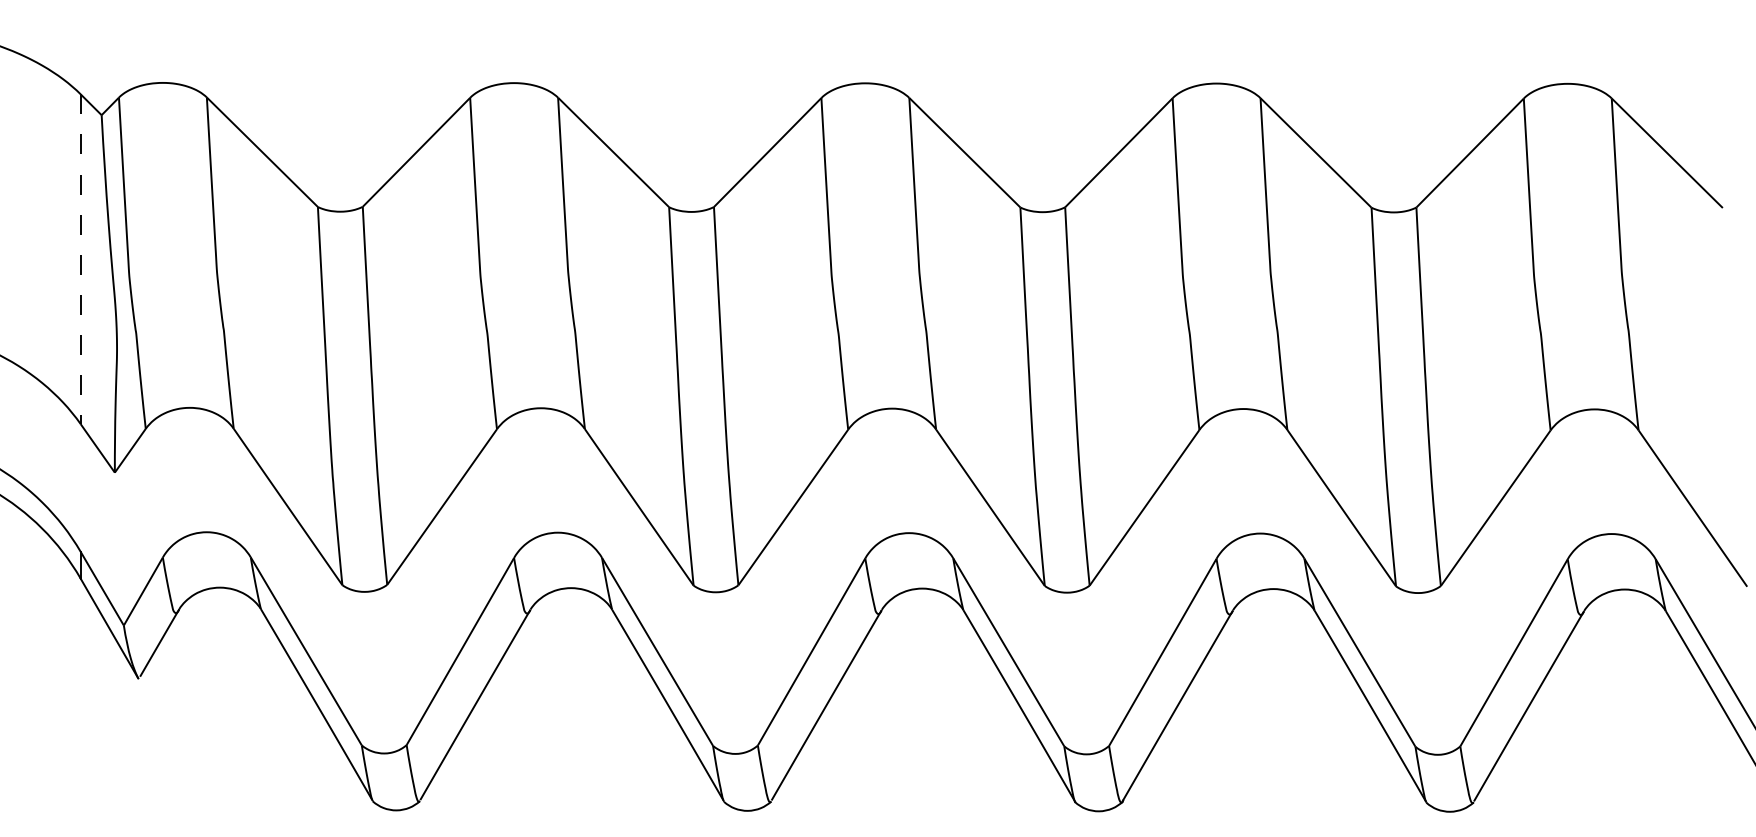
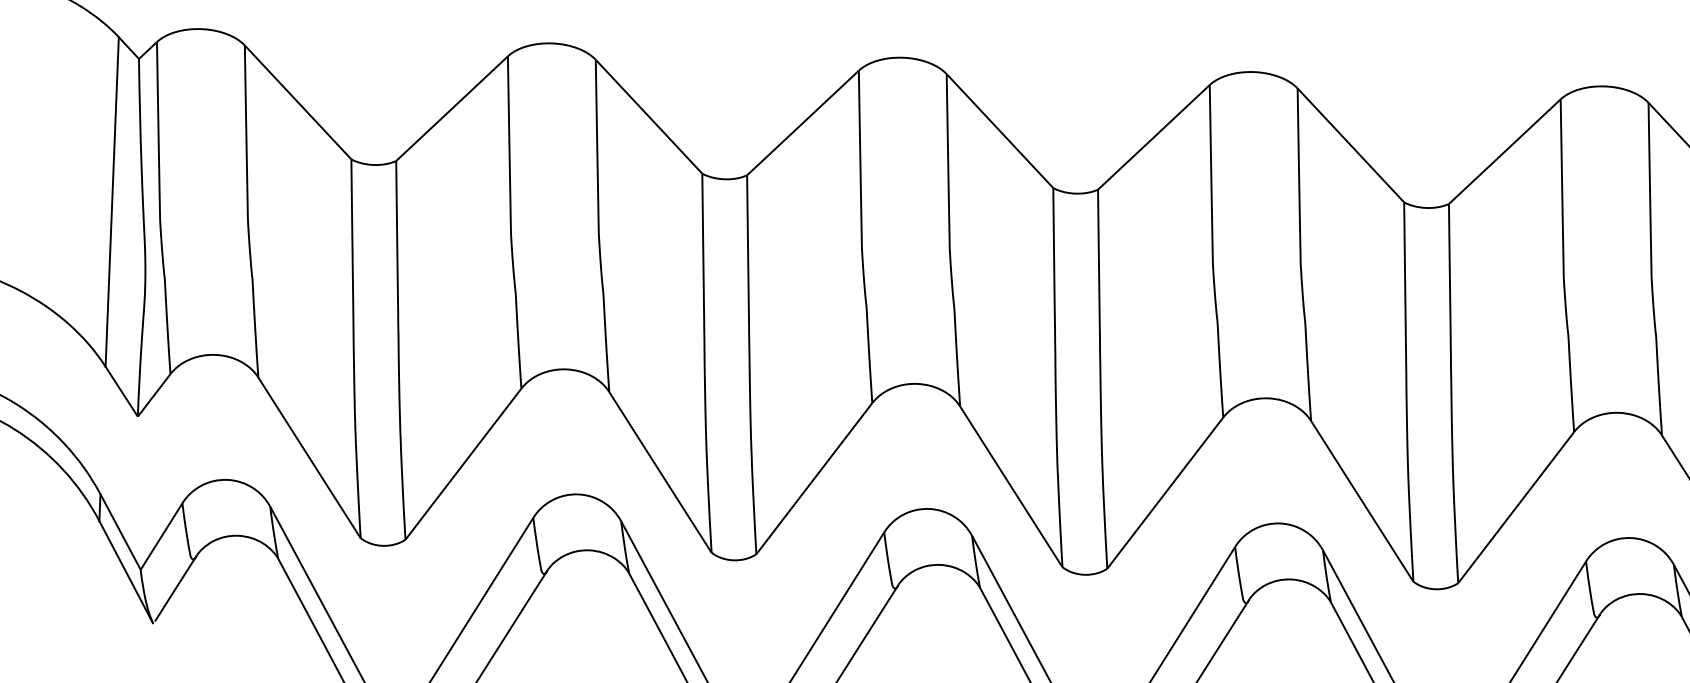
line: (80, 259) -> (112, 202), dashed -> solid

